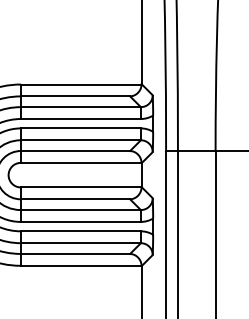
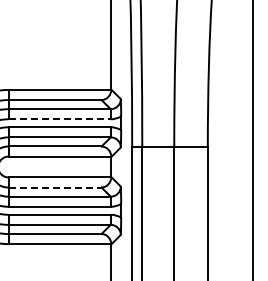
line: (81, 119) -> (60, 119), solid -> dashed
line: (75, 199) -> (55, 187), solid -> dashed

